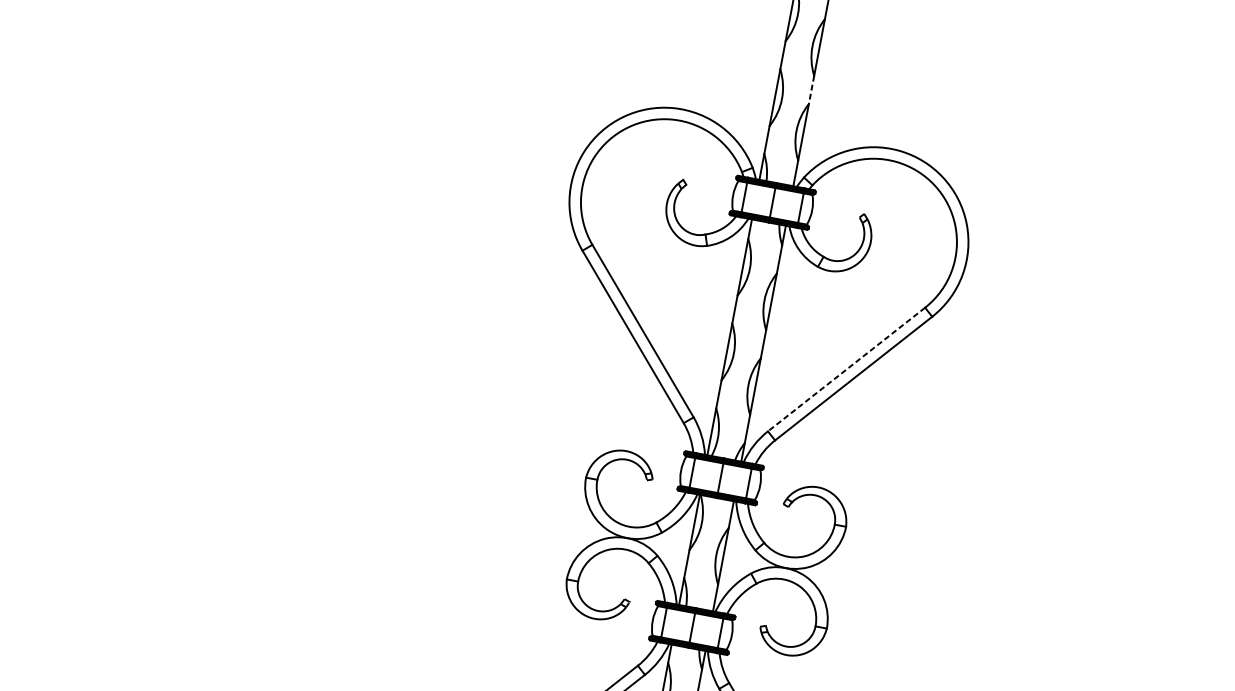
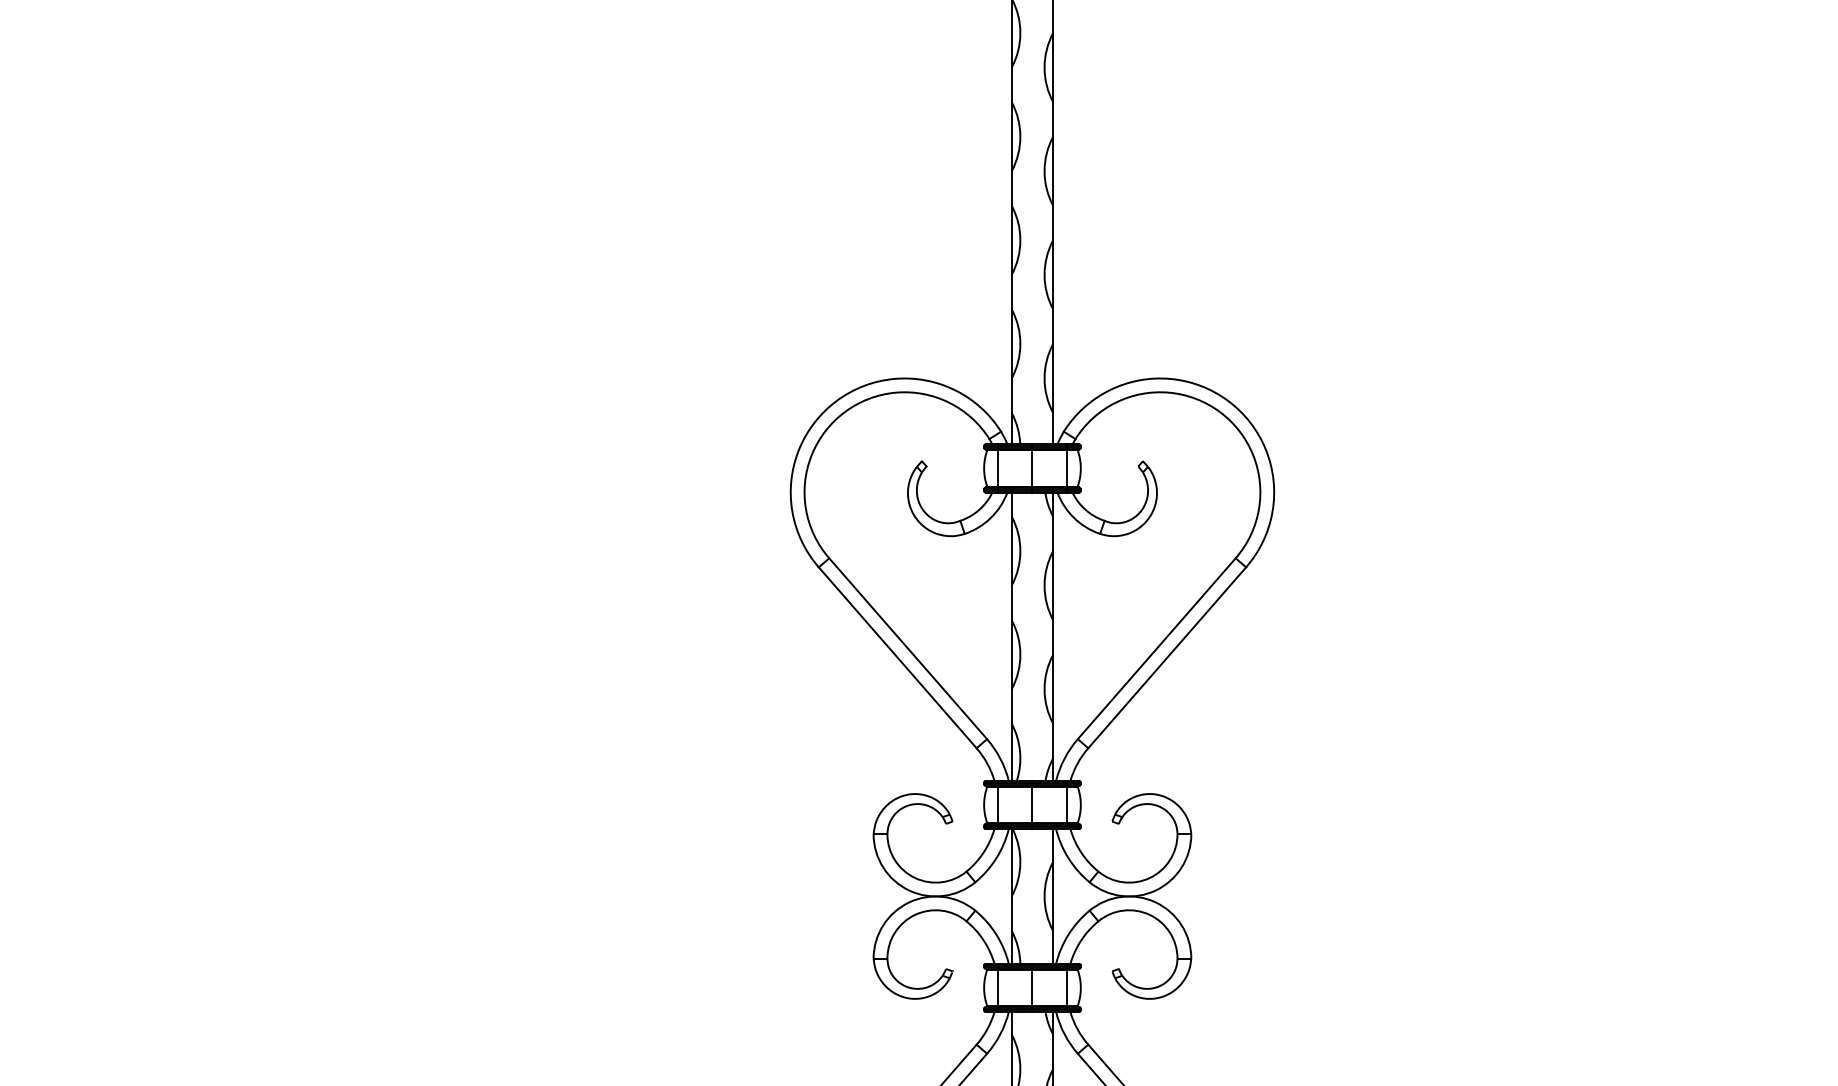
line: (811, 90) -> (1053, 327), dashed -> solid
line: (846, 370) -> (1156, 649), dashed -> solid

